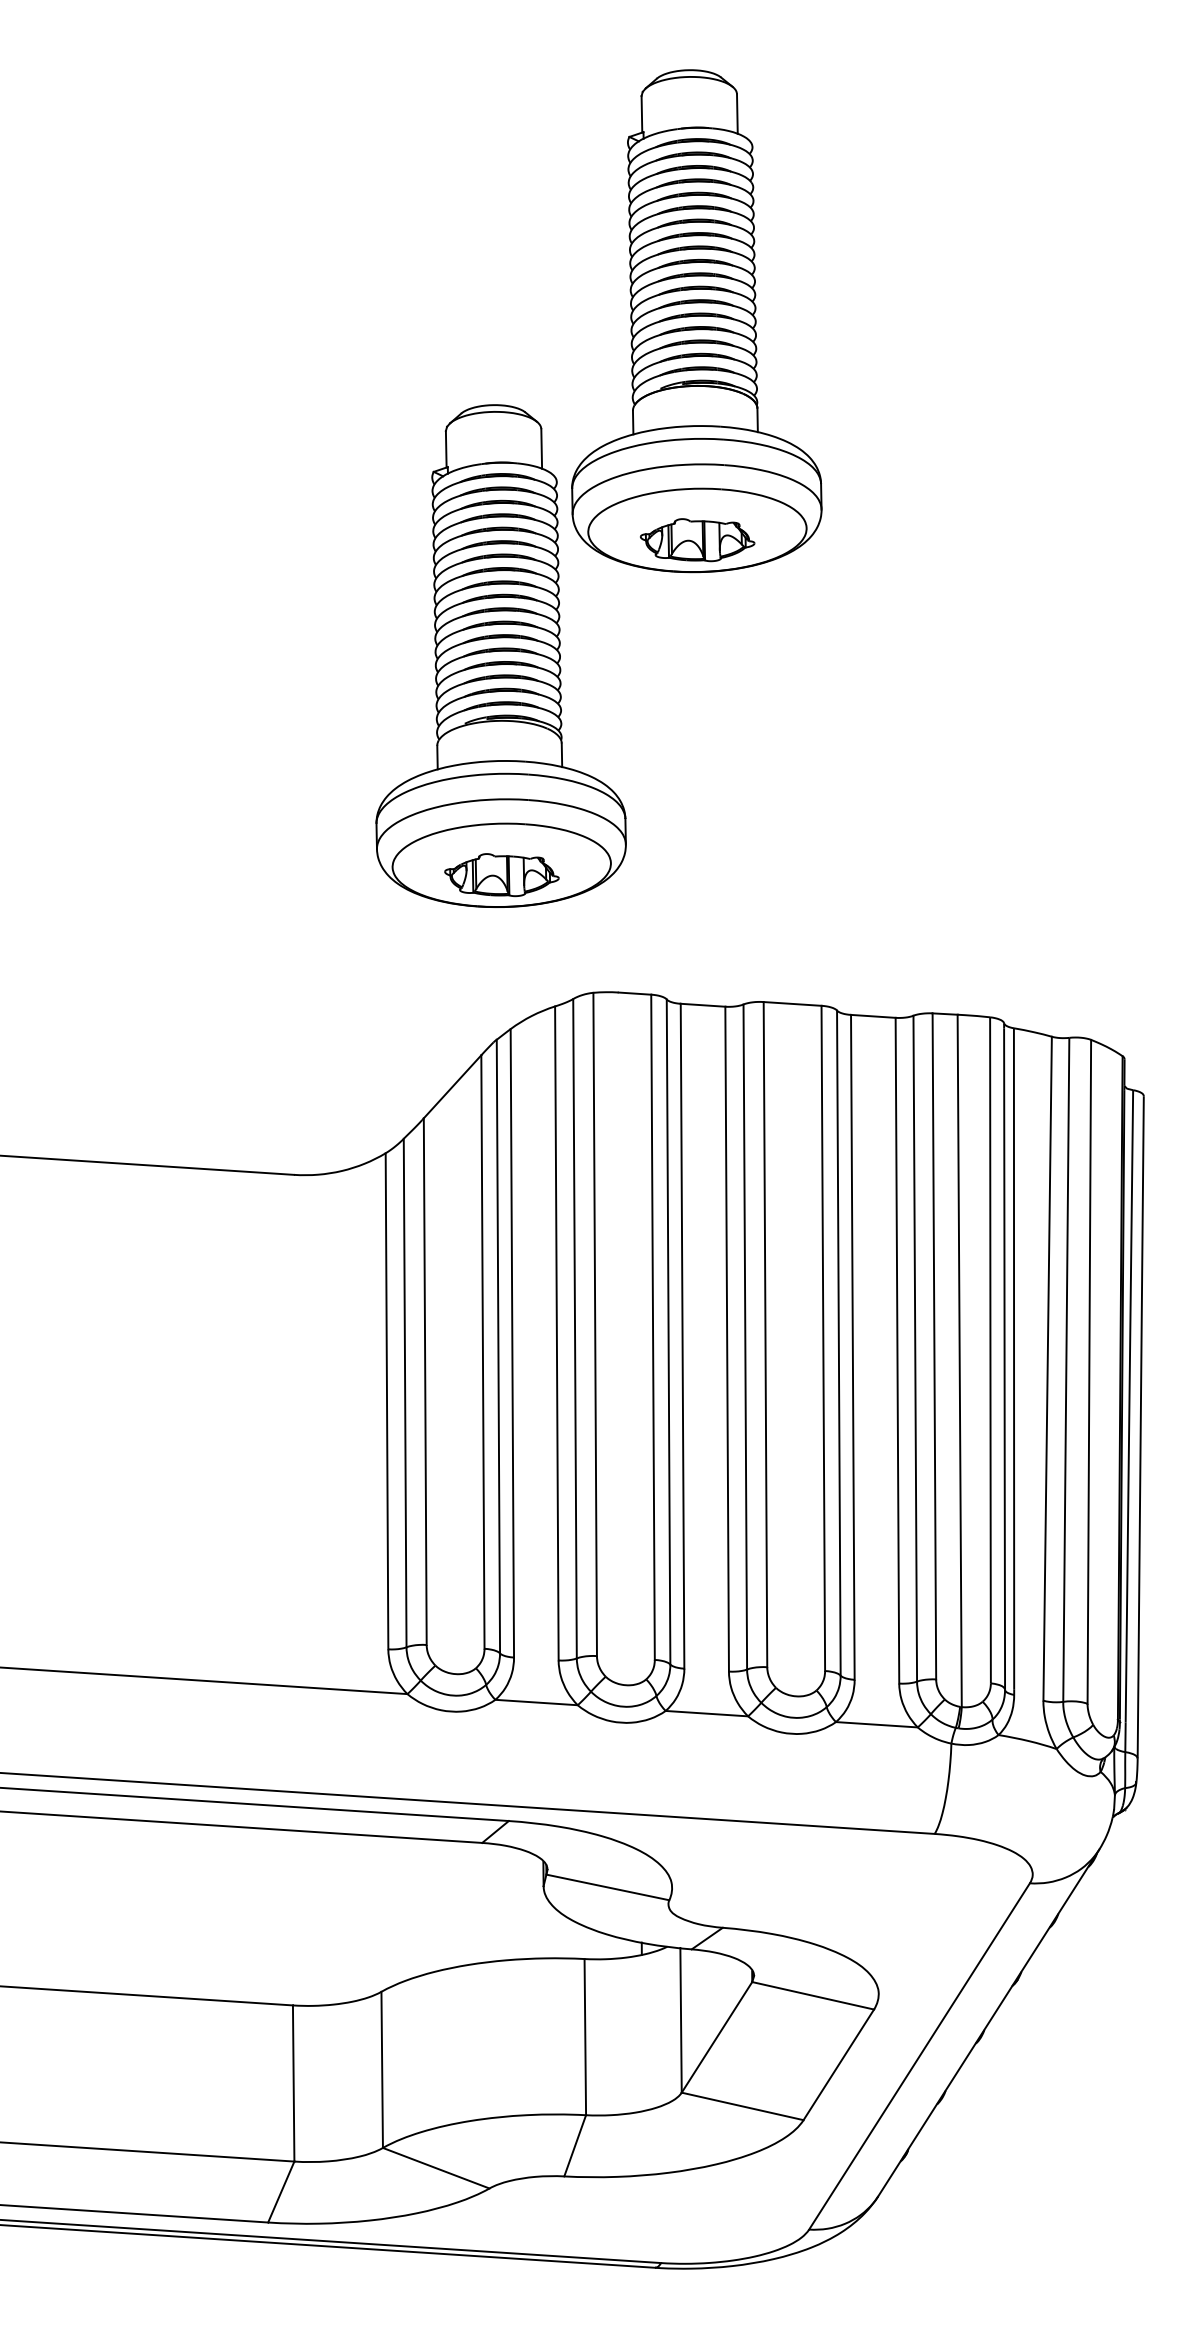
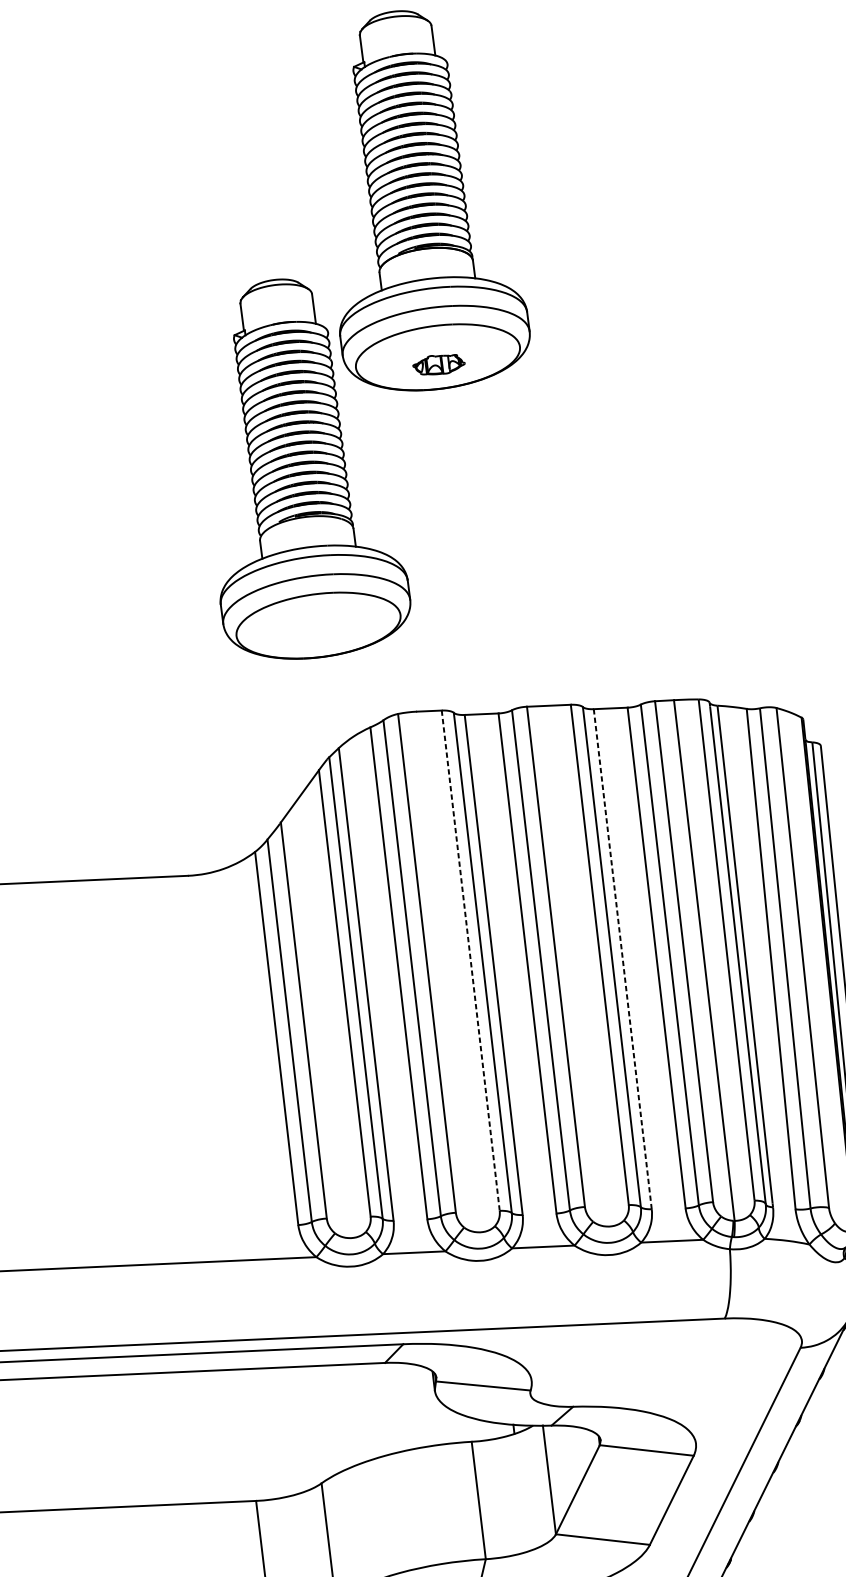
part: (697, 540) -> (438, 364), size x0.6
part: (501, 875) -> (319, 633), removed
line: (653, 1327) -> (471, 960), solid -> dashed
line: (852, 1346) -> (622, 958), solid -> dashed

